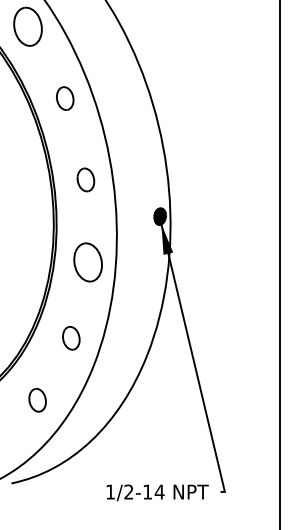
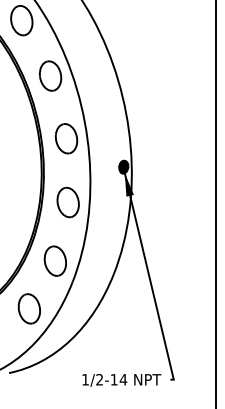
part: (65, 97) -> (50, 75), size x1.67
part: (85, 179) -> (66, 138), size x1.67
part: (70, 337) -> (54, 260), size x1.67
part: (36, 399) -> (28, 308), size x1.67

